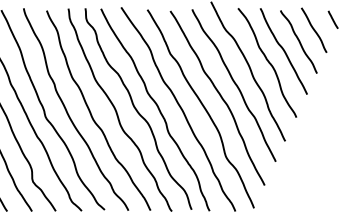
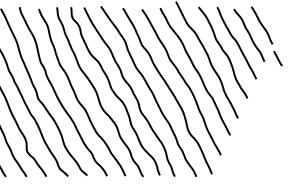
line: (332, 19) -> (277, 58), moved

